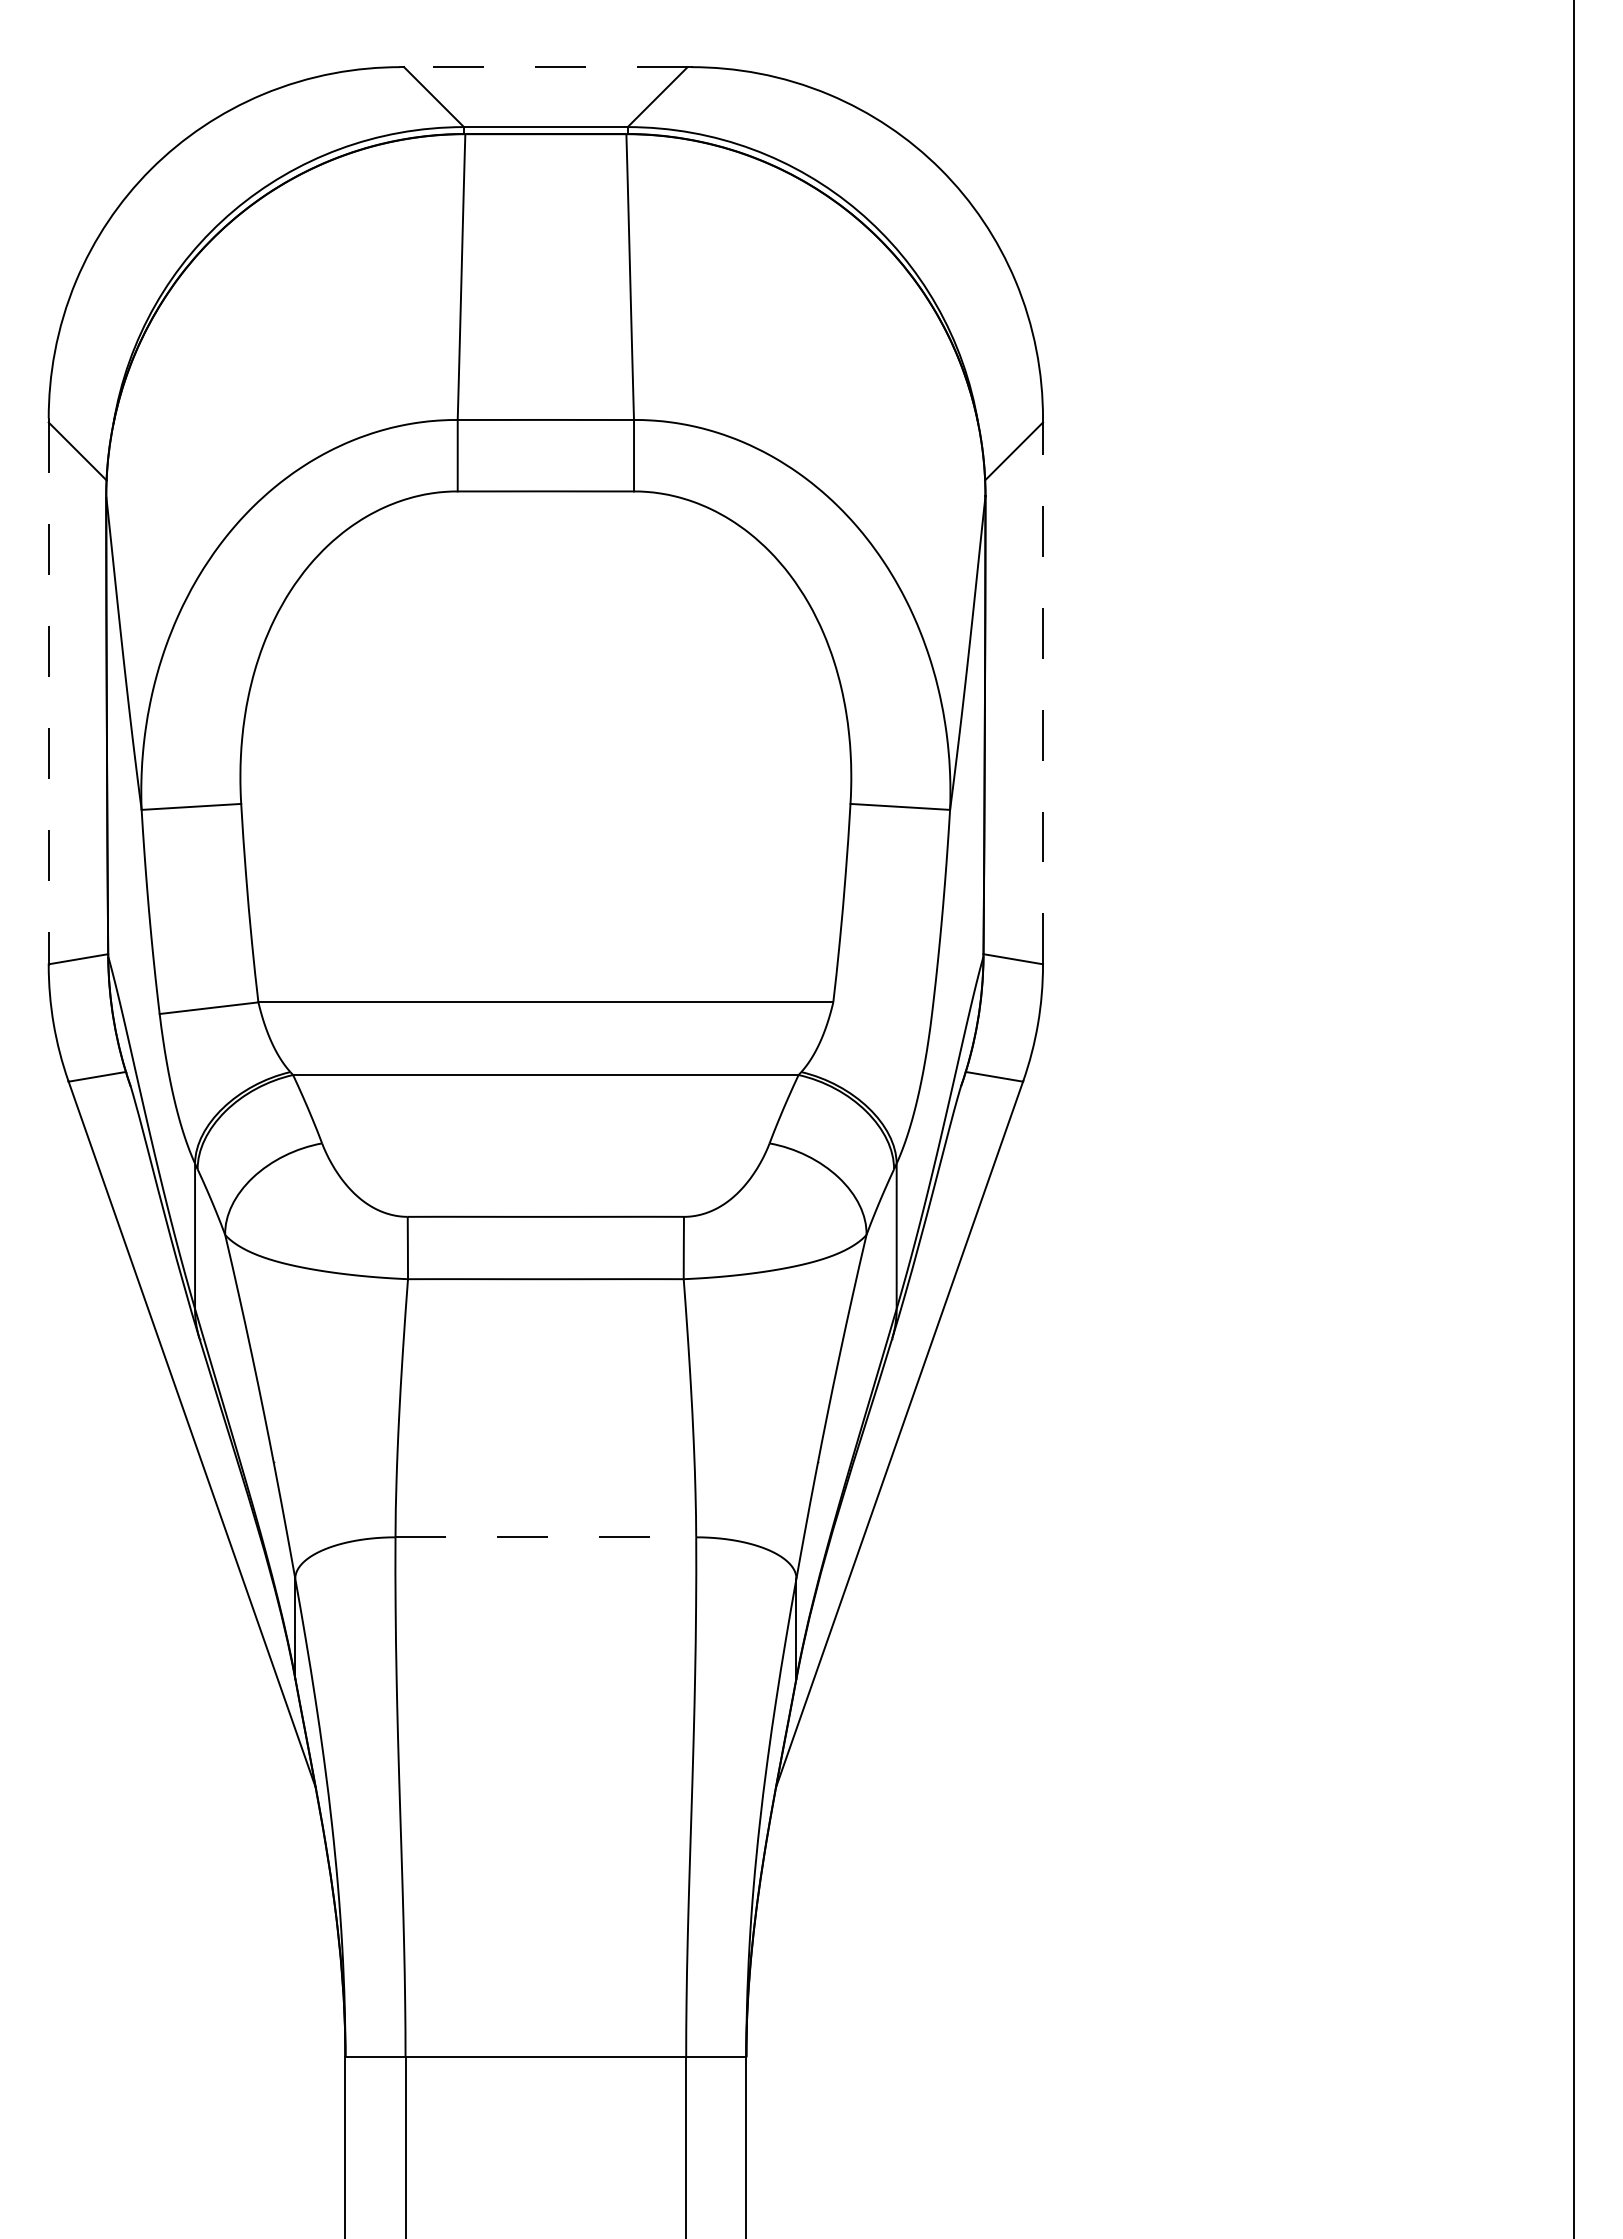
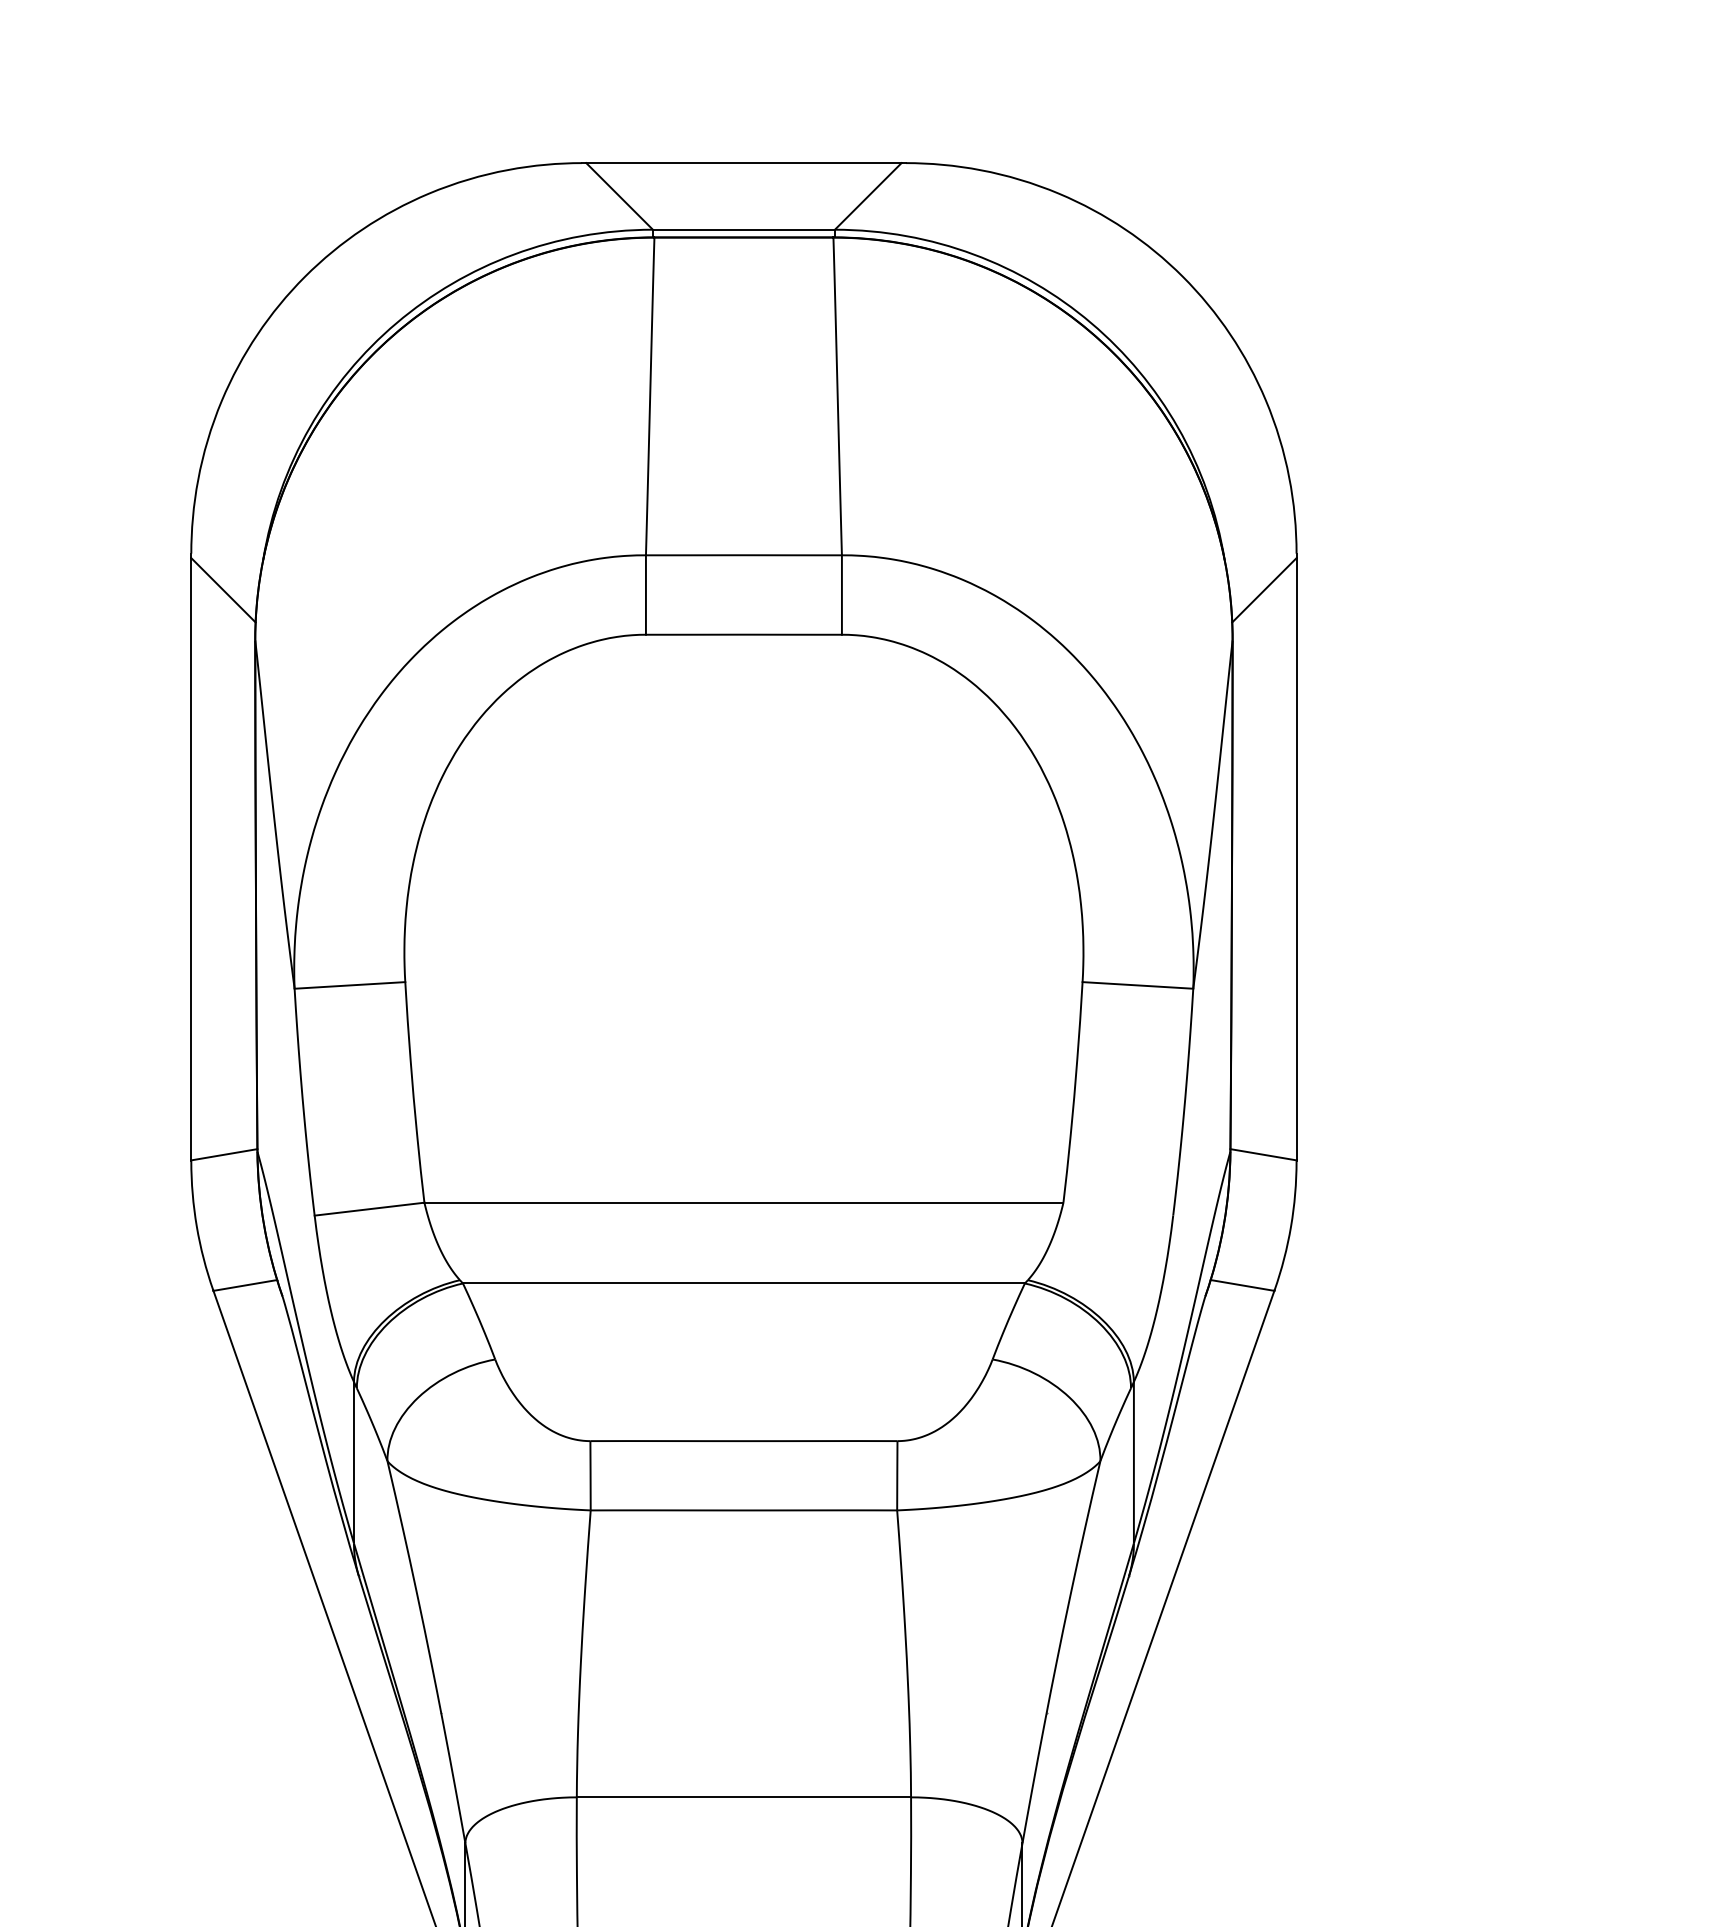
line: (545, 67) -> (743, 163), dashed -> solid
line: (48, 693) -> (191, 859), dashed -> solid
line: (1043, 693) -> (1297, 859), dashed -> solid
line: (546, 1537) -> (744, 1797), dashed -> solid

